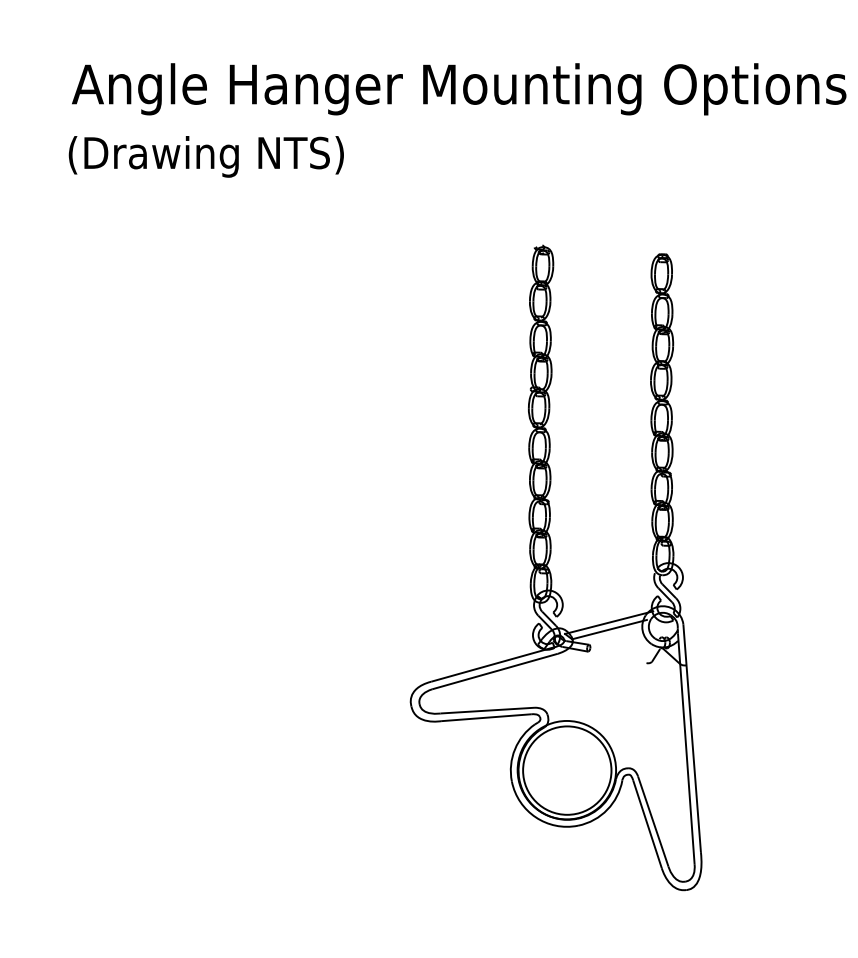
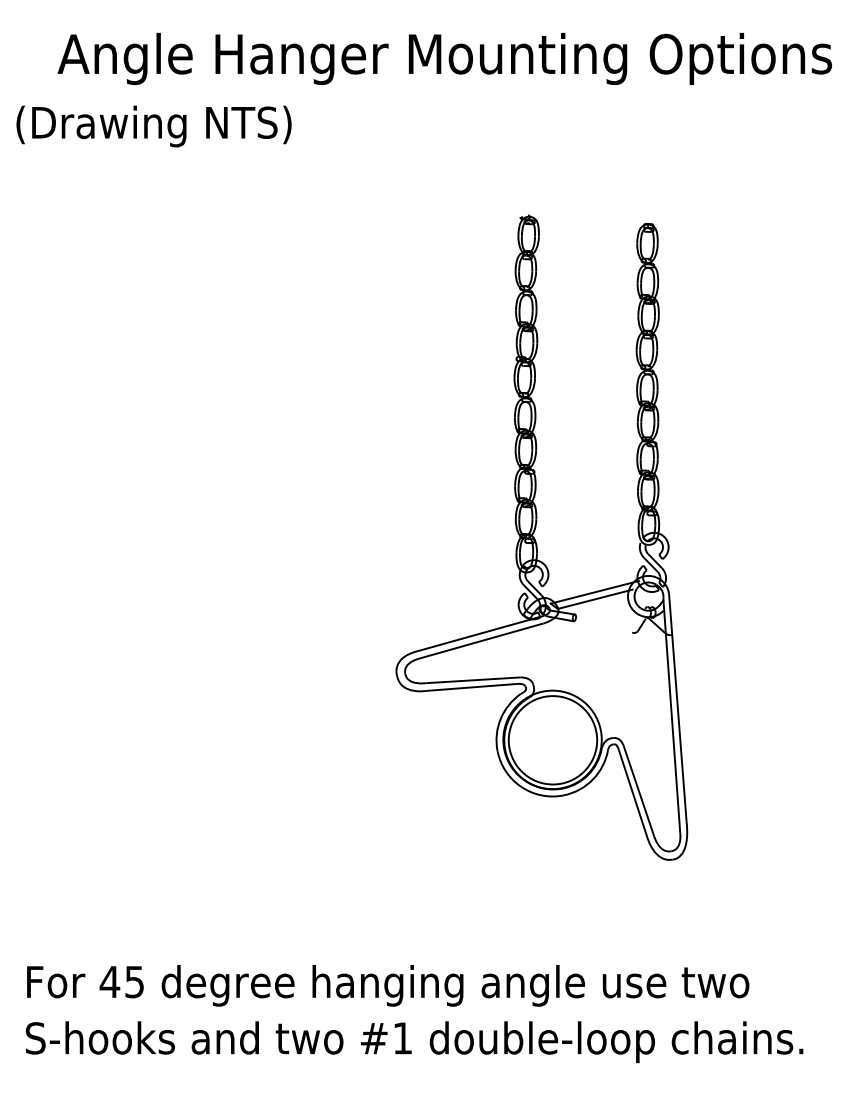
text: (205, 156) -> (153, 126), moved

